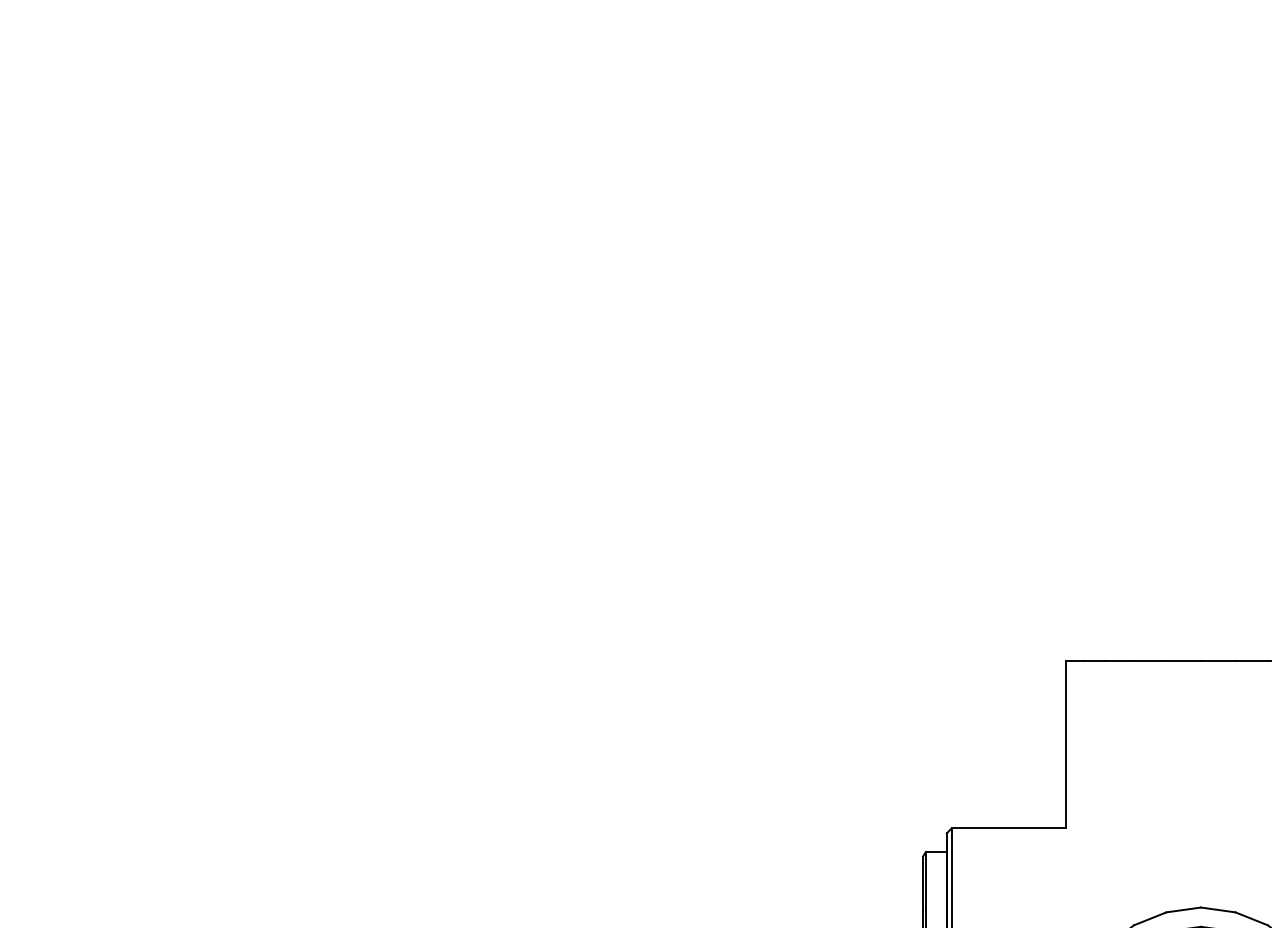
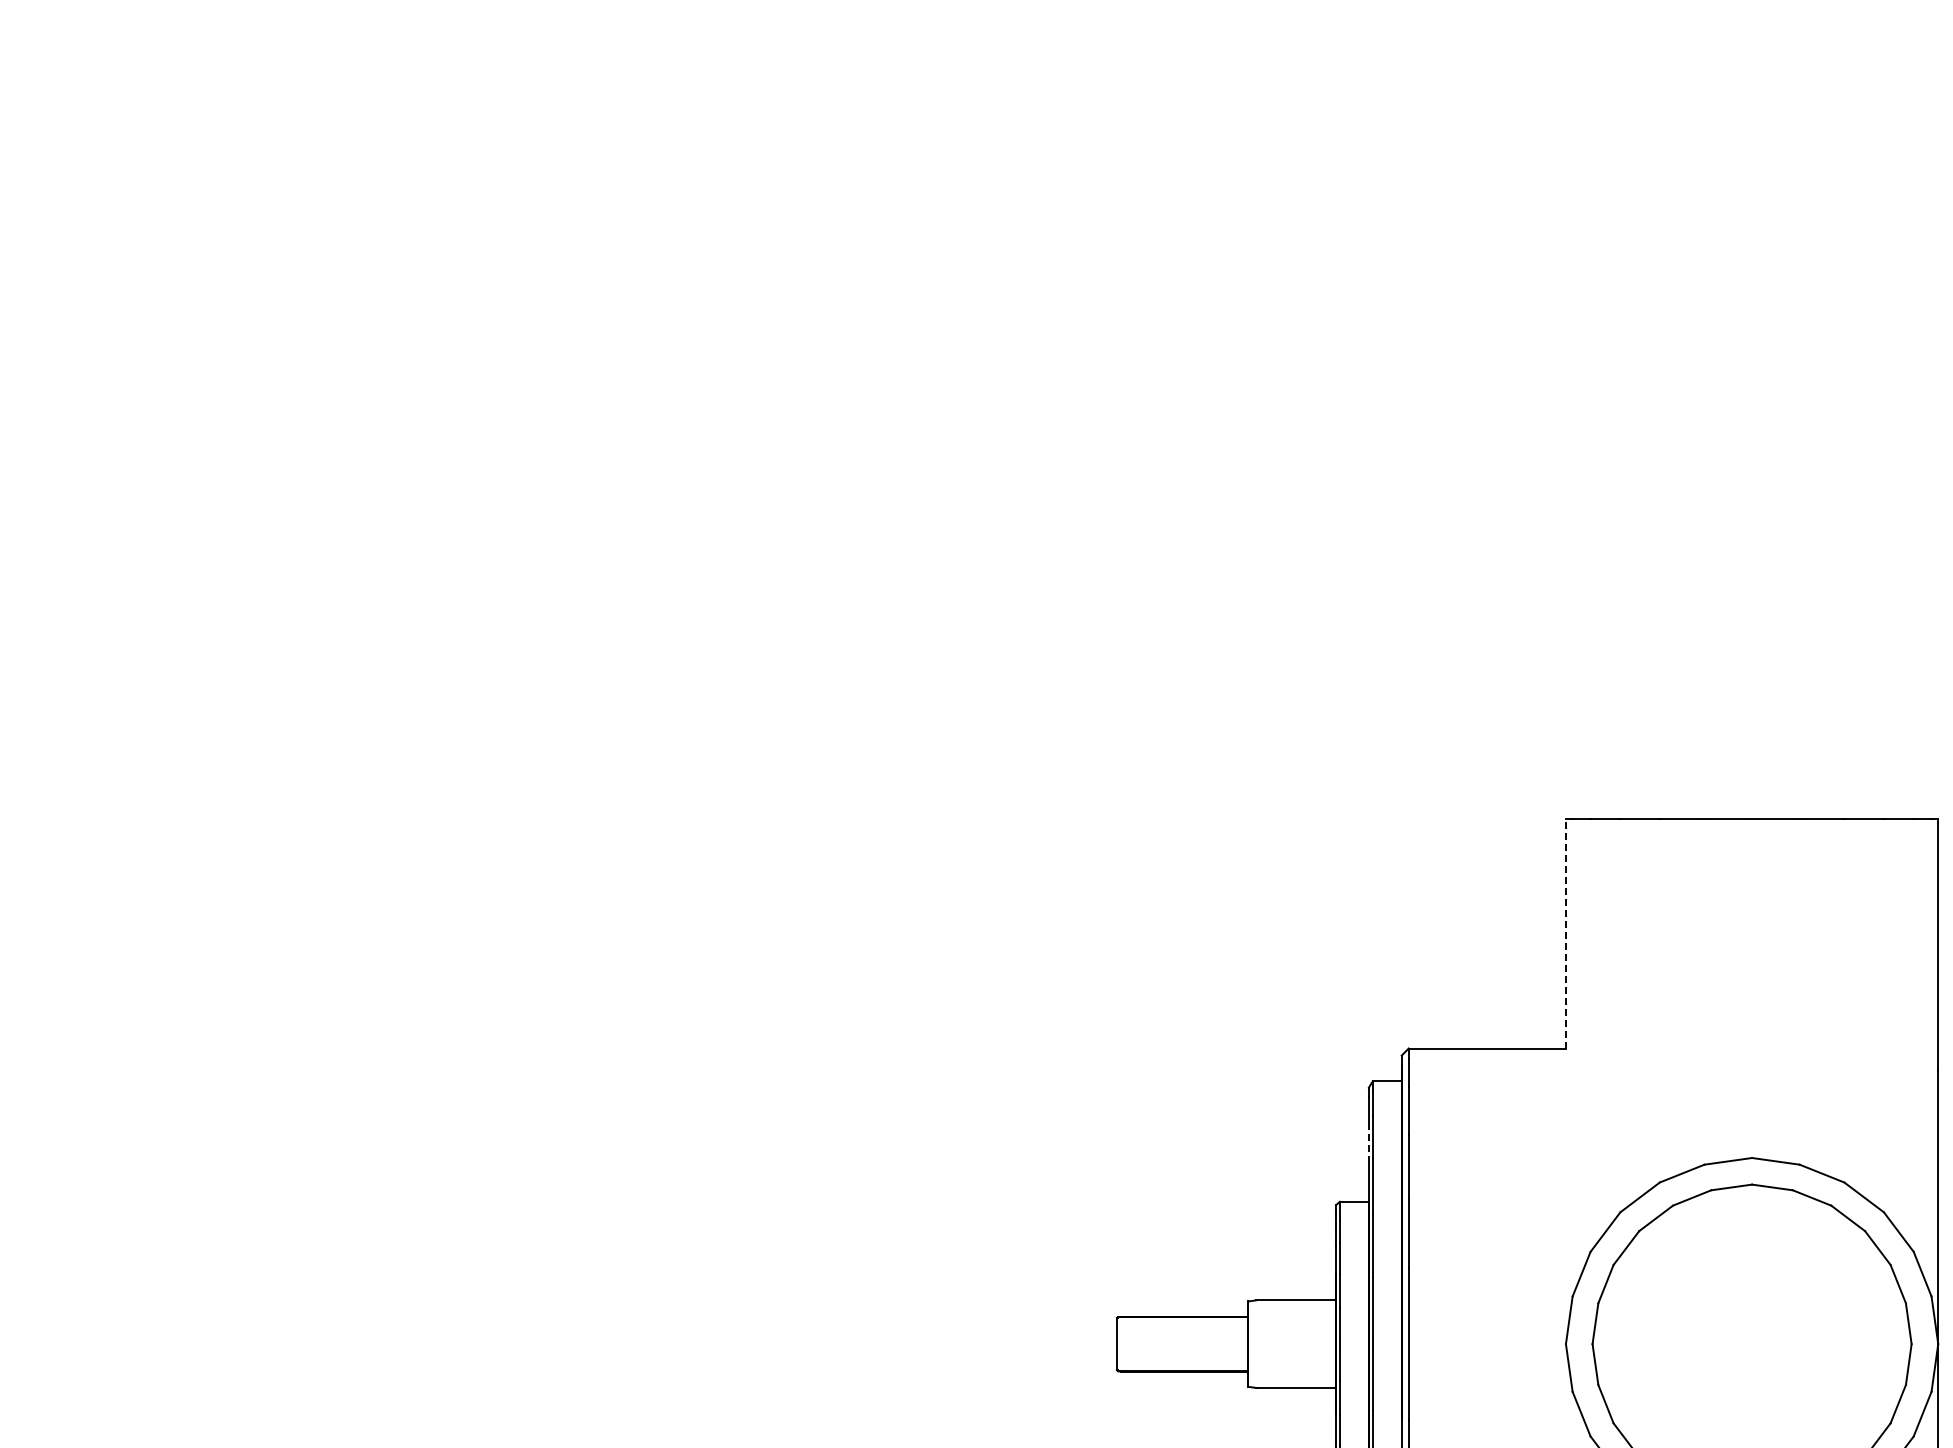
line: (1065, 744) -> (1565, 933), solid -> dashed
line: (922, 896) -> (1368, 1142), solid -> dashed

